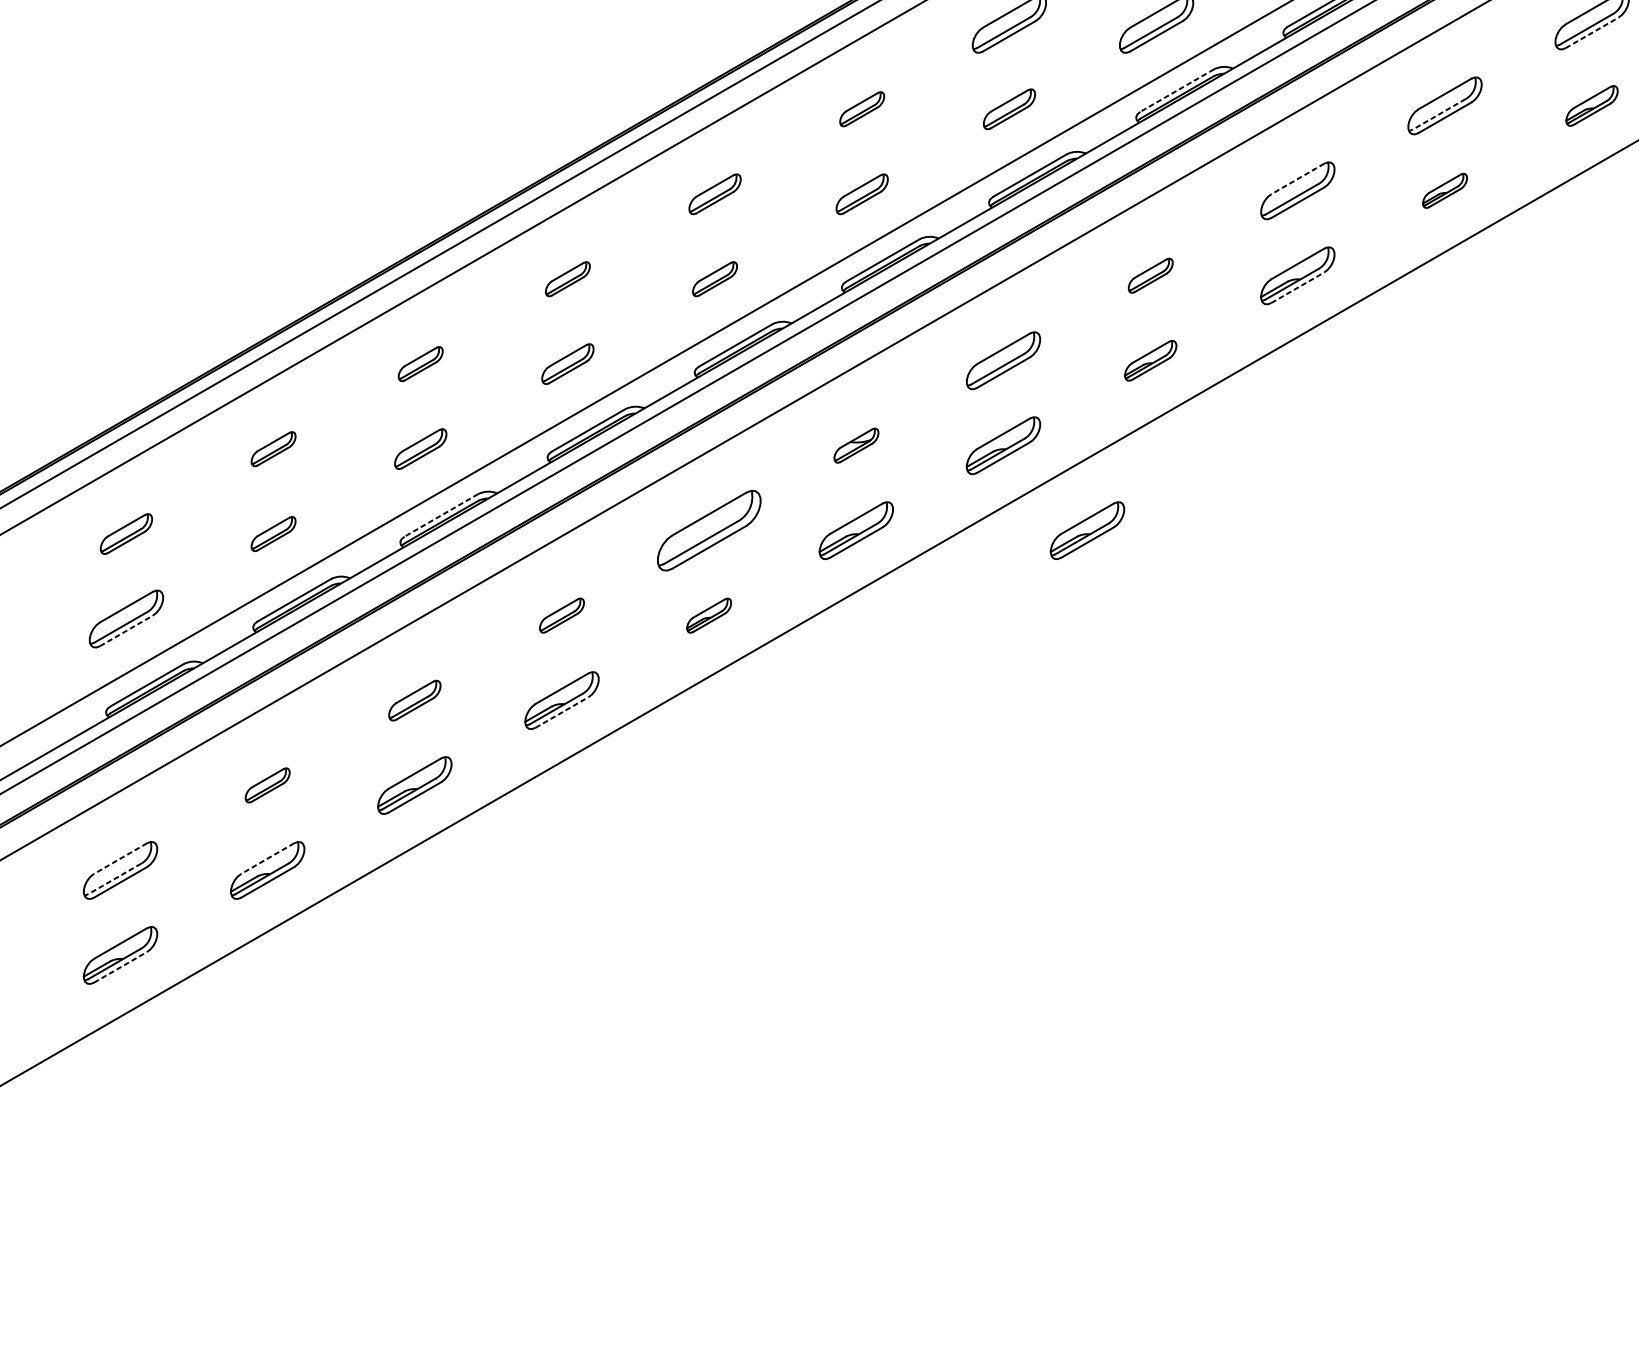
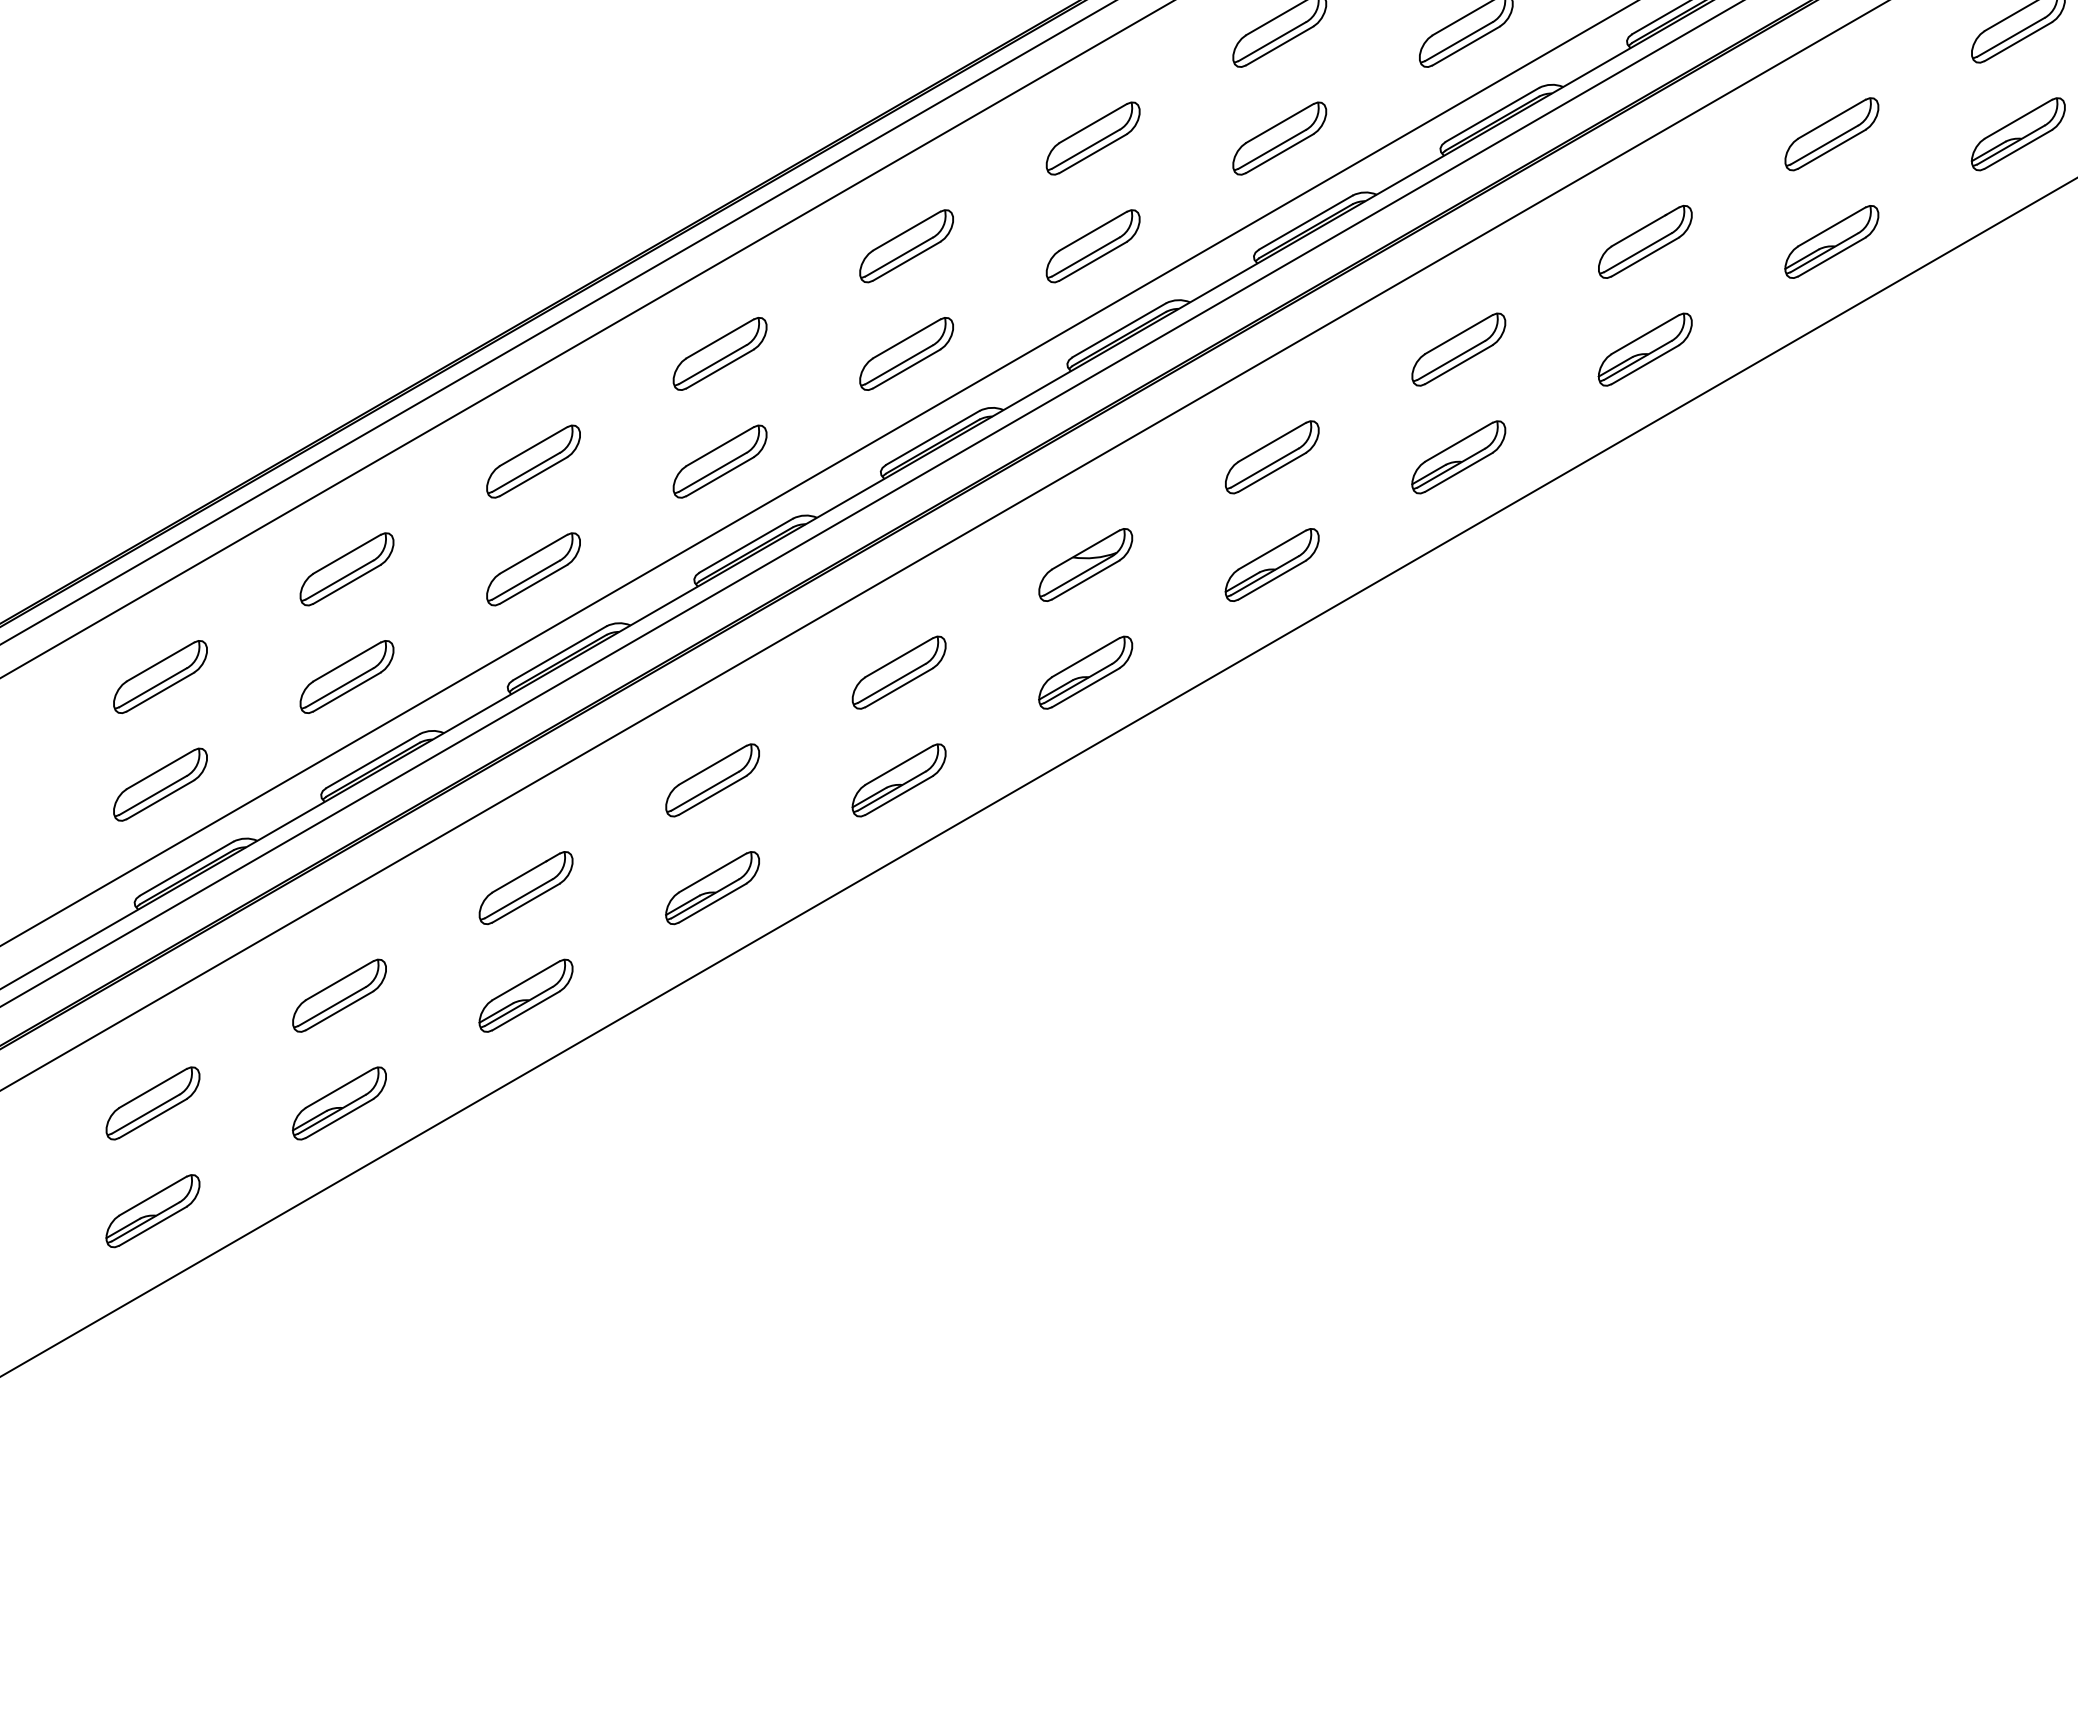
line: (1592, 32) -> (2018, 41), dashed -> solid
line: (1177, 90) -> (1492, 114), dashed -> solid
part: (1591, 106) -> (2017, 134), size x1.43
part: (861, 109) -> (1092, 138), size x1.67
part: (1009, 109) -> (1279, 138), size x1.43
line: (1439, 114) -> (1824, 145), dashed -> solid
line: (1297, 178) -> (1645, 226), dashed -> solid
part: (1444, 190) -> (1831, 241), size x1.67
part: (714, 194) -> (906, 246), size x1.43
part: (861, 194) -> (1092, 246), size x1.43
part: (1150, 275) -> (1458, 349), size x1.67
part: (567, 278) -> (719, 353), size x1.67
part: (714, 278) -> (906, 353), size x1.67
line: (1297, 287) -> (1645, 364), dashed -> solid
part: (1150, 360) -> (1458, 457), size x1.43
part: (420, 364) -> (533, 461), size x1.67
part: (567, 364) -> (719, 461), size x1.43
part: (856, 445) -> (1085, 564), size x1.67
part: (273, 449) -> (346, 569), size x1.67
part: (420, 449) -> (533, 569), size x1.43
line: (441, 515) -> (559, 653), dashed -> solid
part: (708, 530) -> (898, 672), size x0.71
part: (1087, 530) -> (1378, 672), removed
part: (126, 533) -> (160, 676), size x1.43
part: (273, 533) -> (346, 676), size x1.67
part: (561, 615) -> (712, 780), size x1.67
part: (708, 615) -> (898, 780), size x1.67
line: (126, 630) -> (160, 799), dashed -> solid
part: (414, 700) -> (525, 888), size x1.43
line: (561, 712) -> (712, 903), dashed -> solid
part: (267, 785) -> (339, 995), size x1.67
line: (120, 858) -> (153, 1088), dashed -> solid
line: (267, 858) -> (339, 1088), dashed -> solid
line: (114, 879) -> (145, 1114), dashed -> solid
line: (120, 967) -> (153, 1226), dashed -> solid

